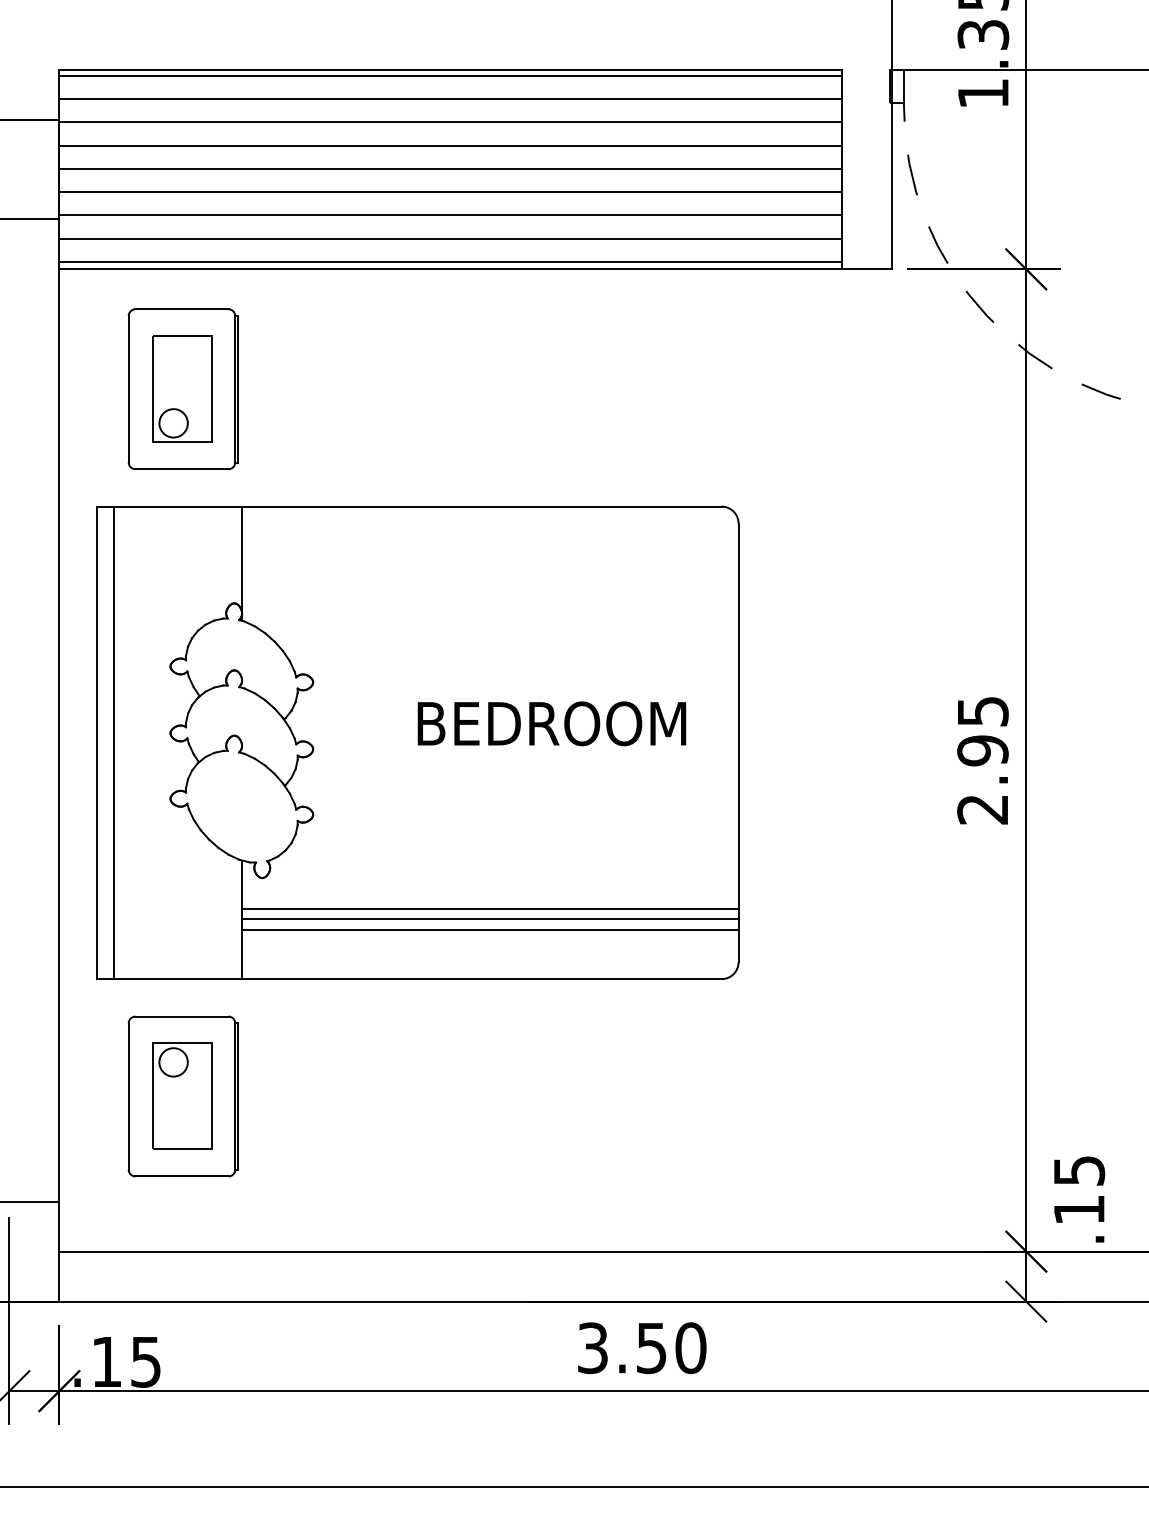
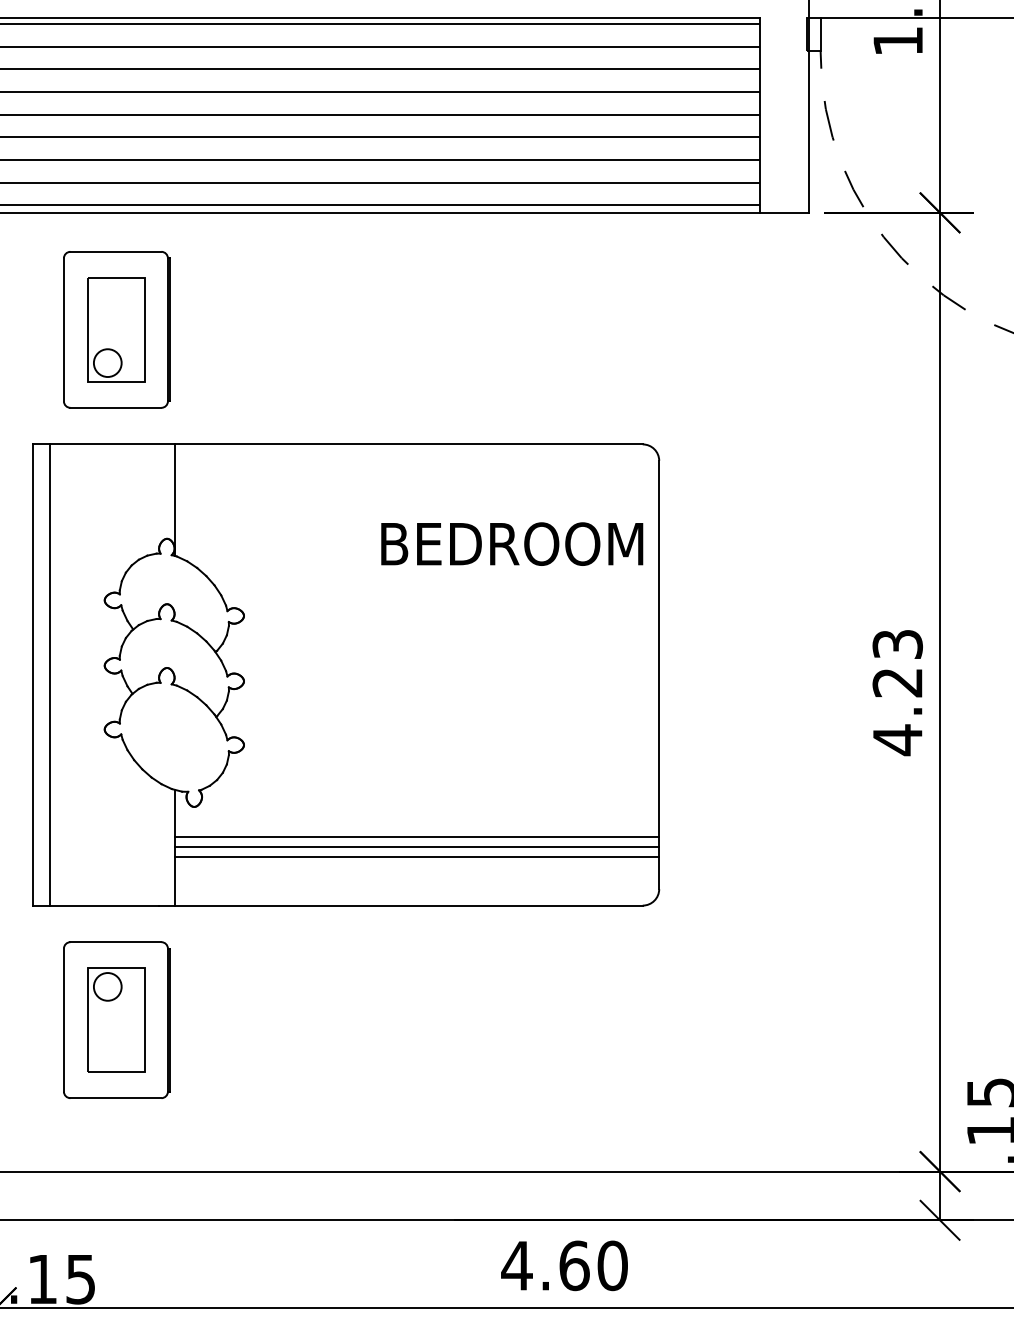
text: (551, 723) -> (511, 543), moved
text: (982, 761) -> (897, 693), 2.95 -> 4.23
text: (621, 1348) -> (544, 1266), 3.50 -> 4.60

